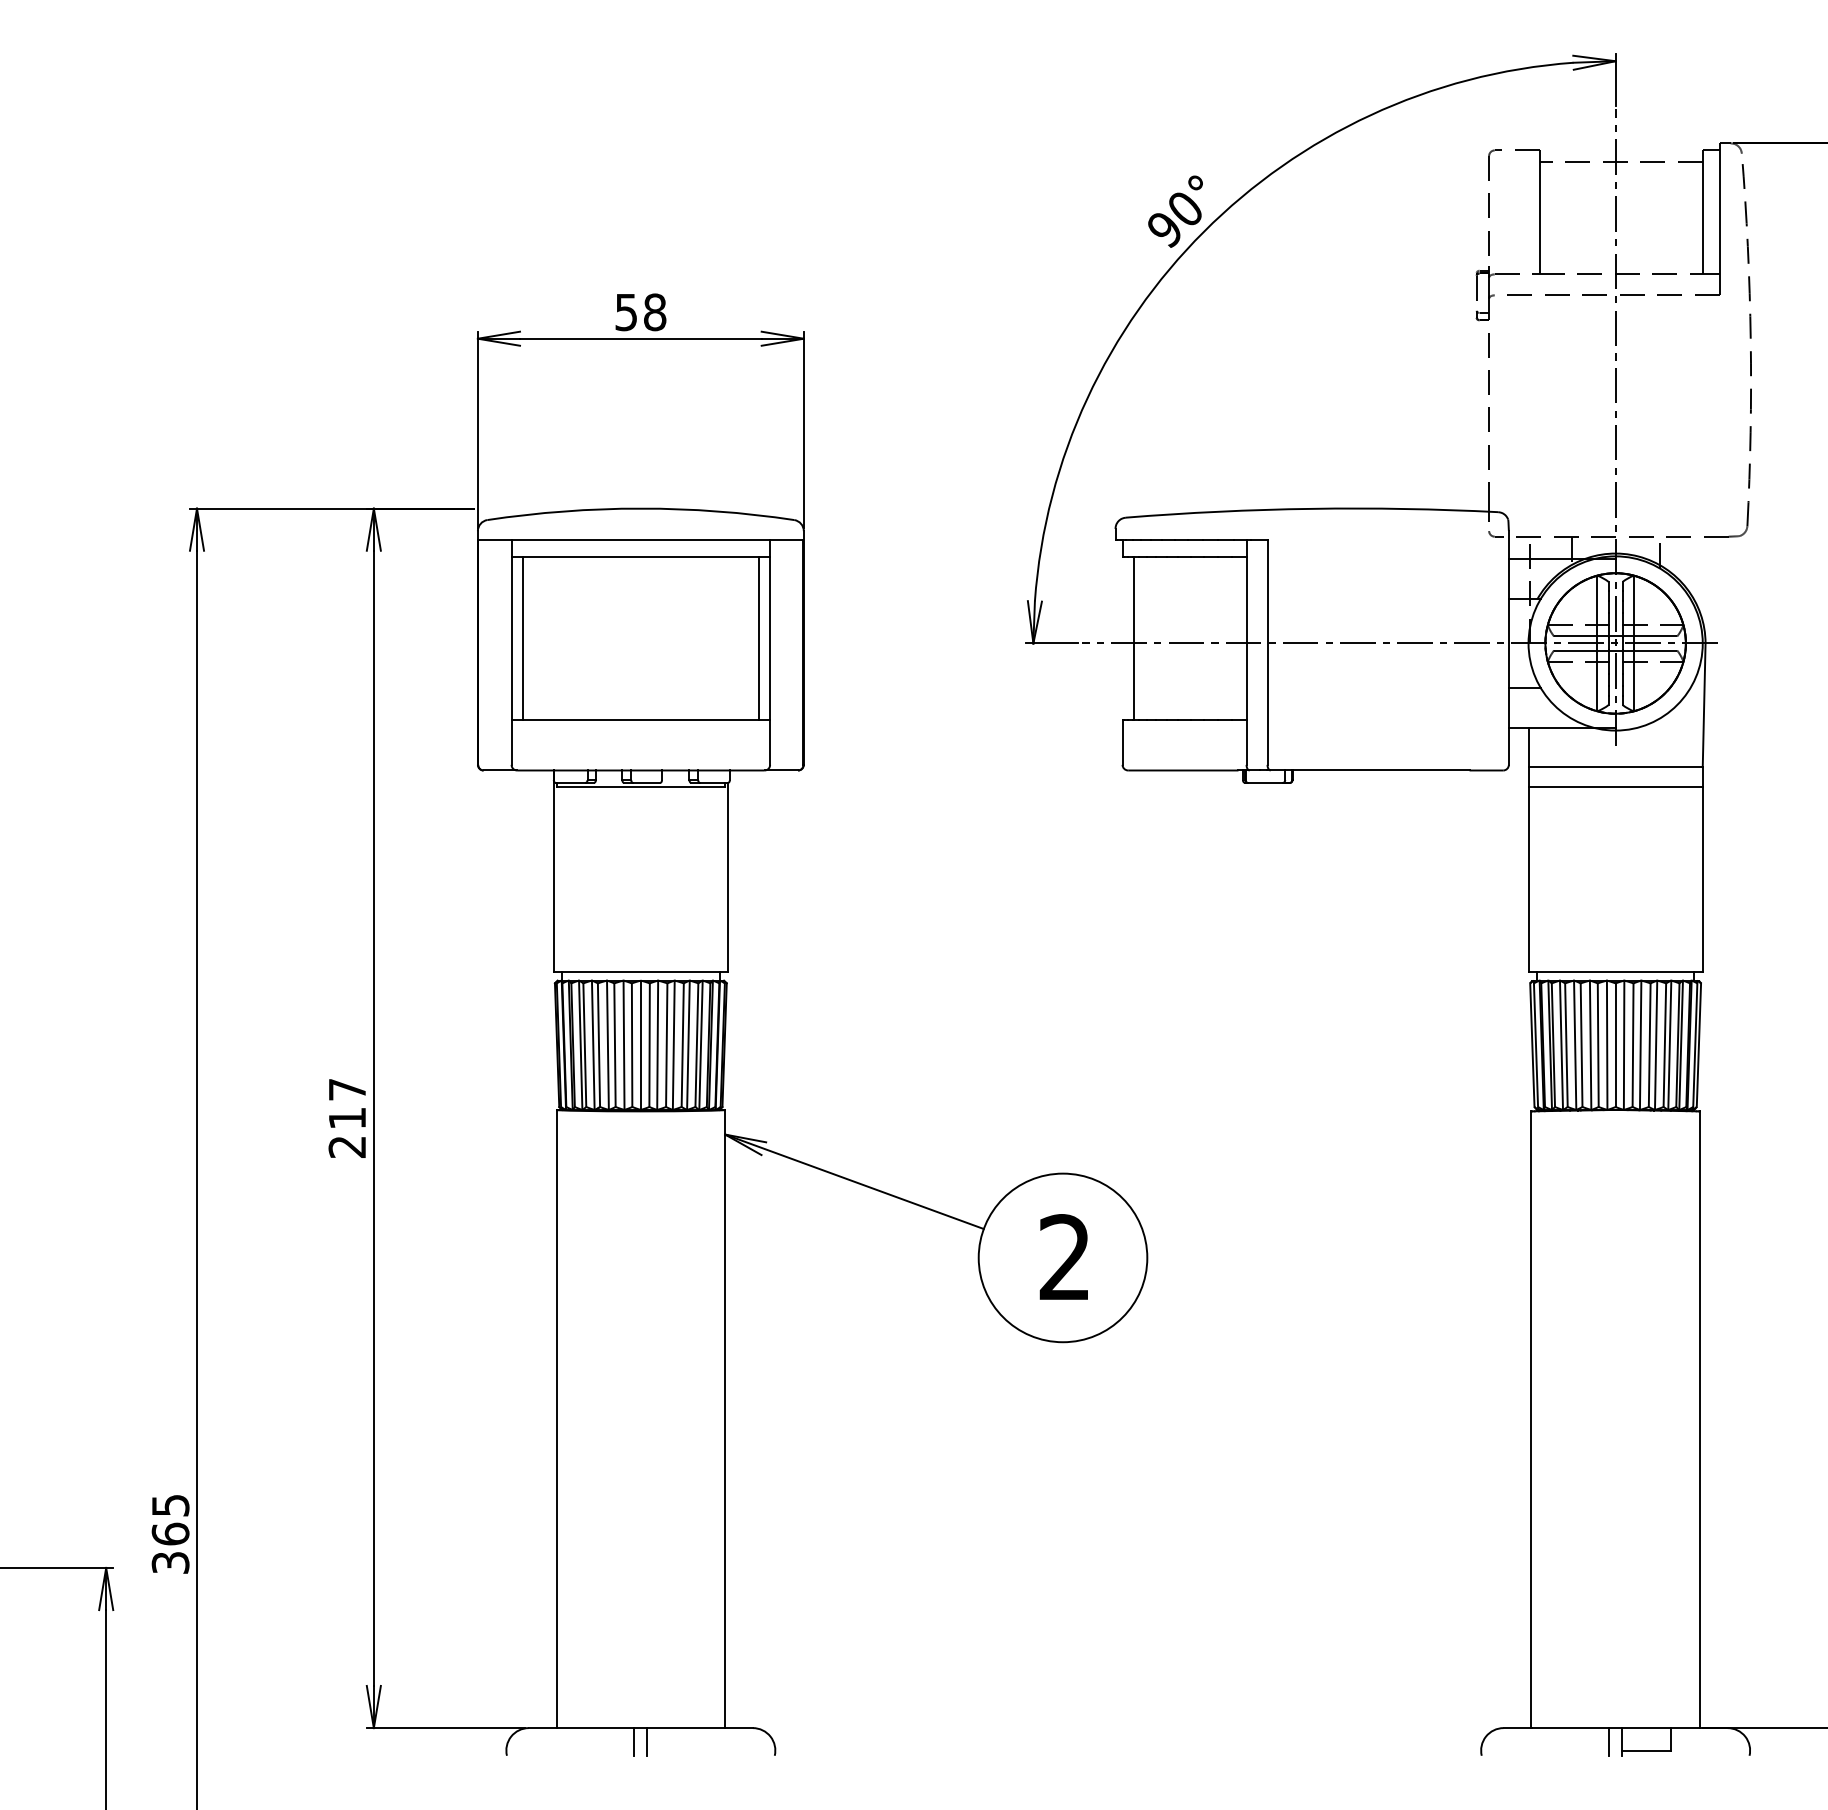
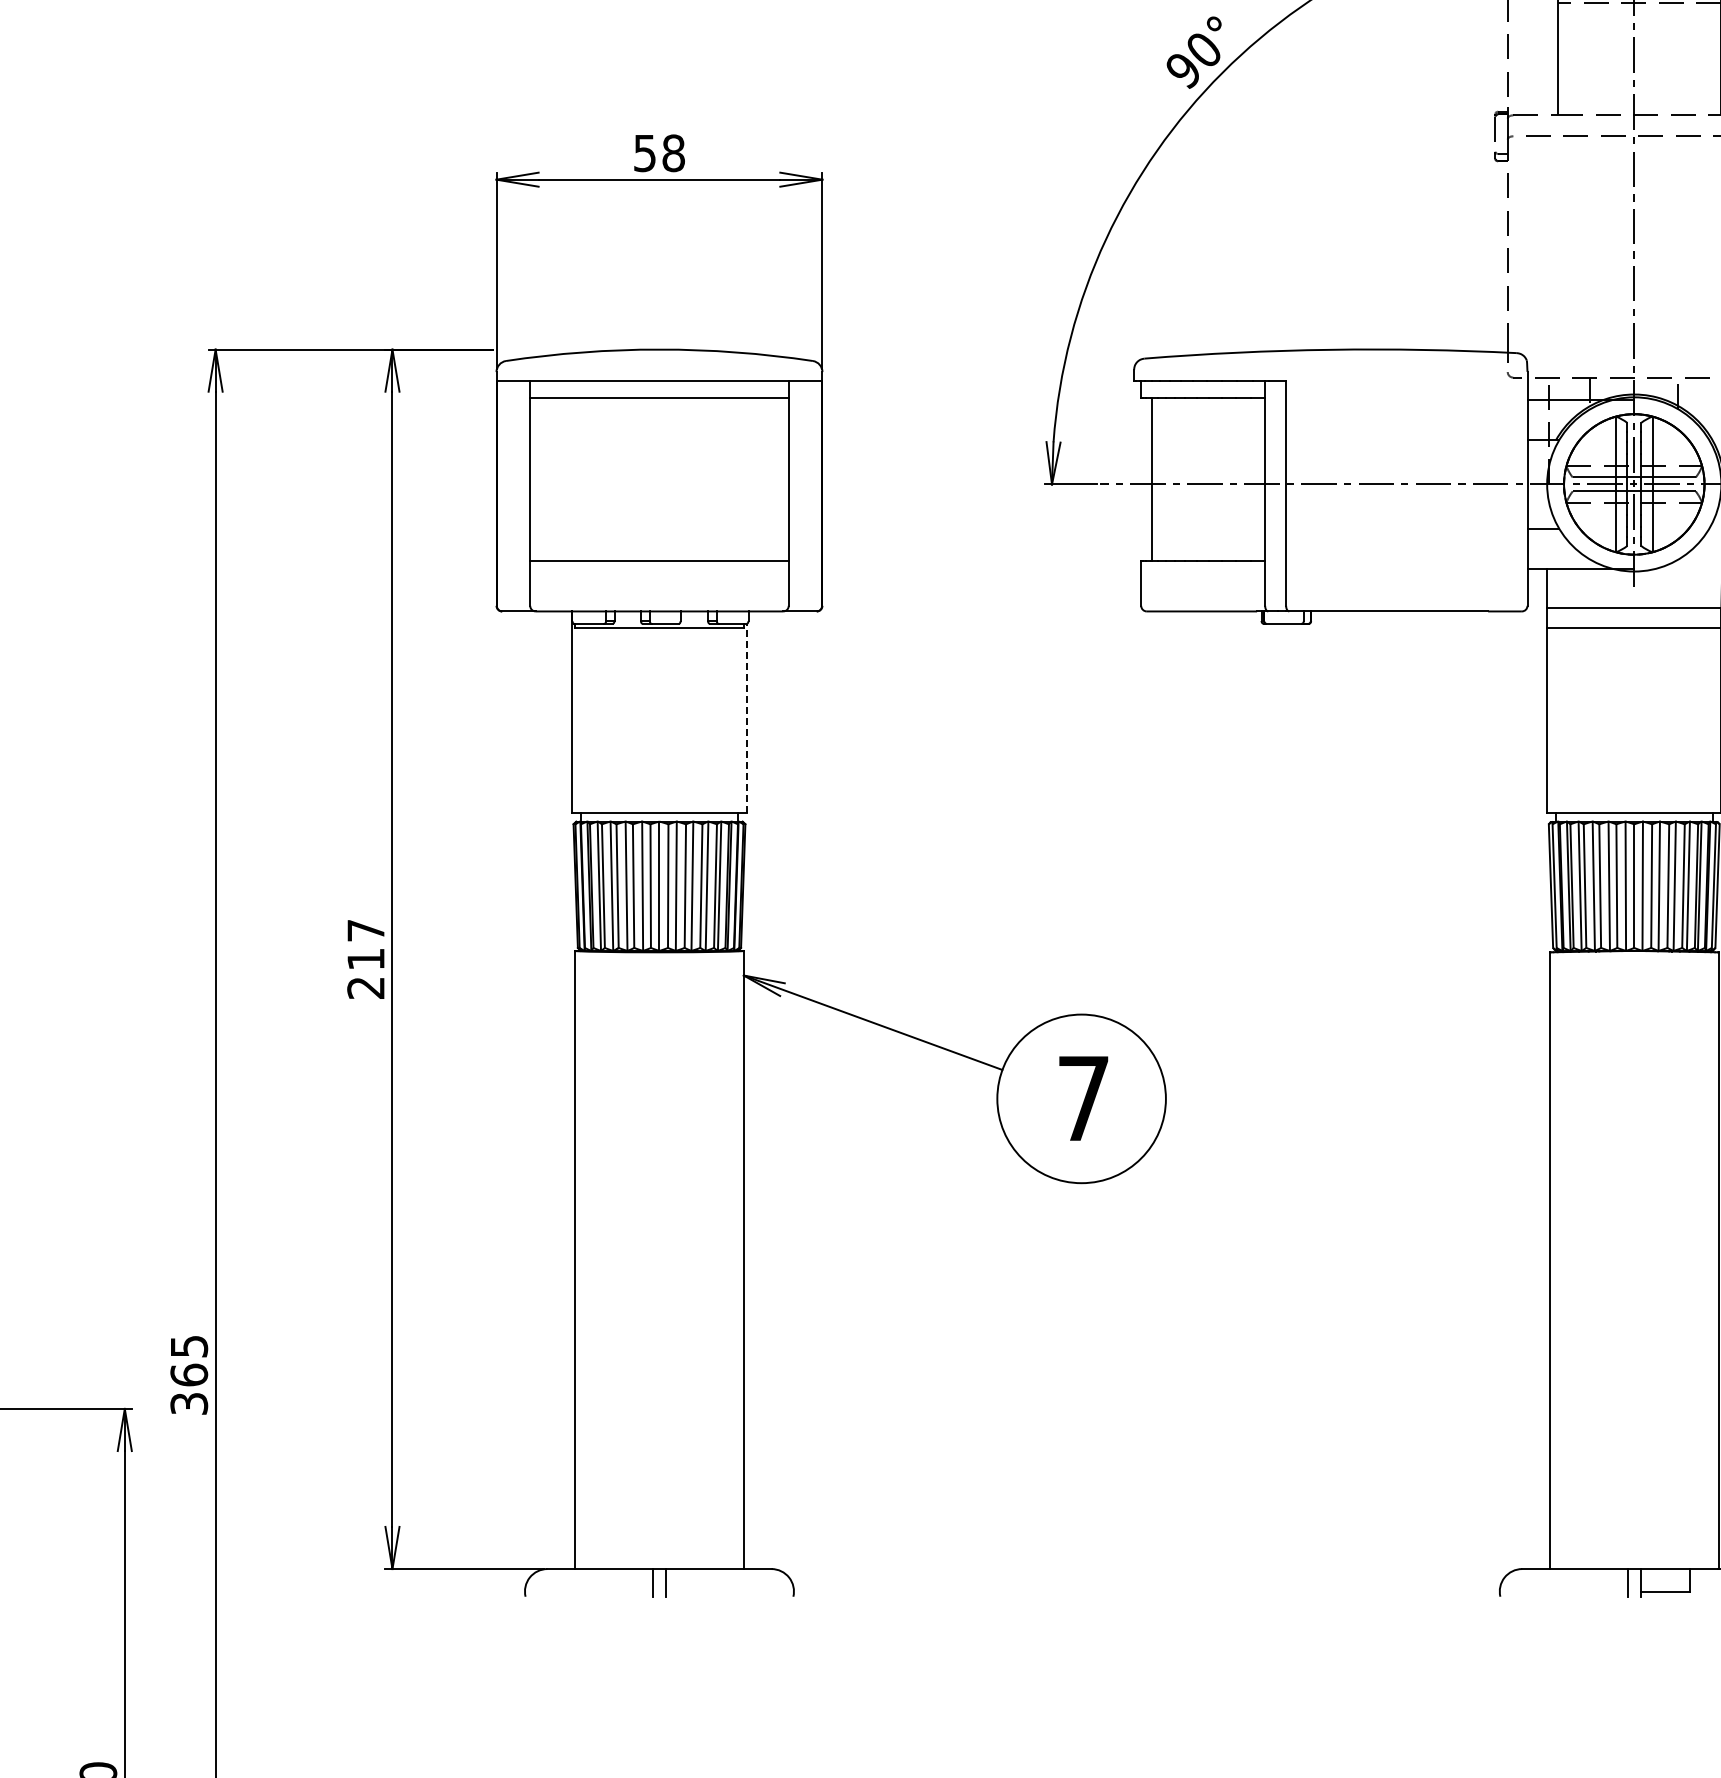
line: (522, 637) -> (541, 478), removed
line: (758, 637) -> (777, 478), removed
line: (727, 877) -> (746, 718), solid -> dashed
text: (1064, 1256) -> (1083, 1097), 2 -> 7

